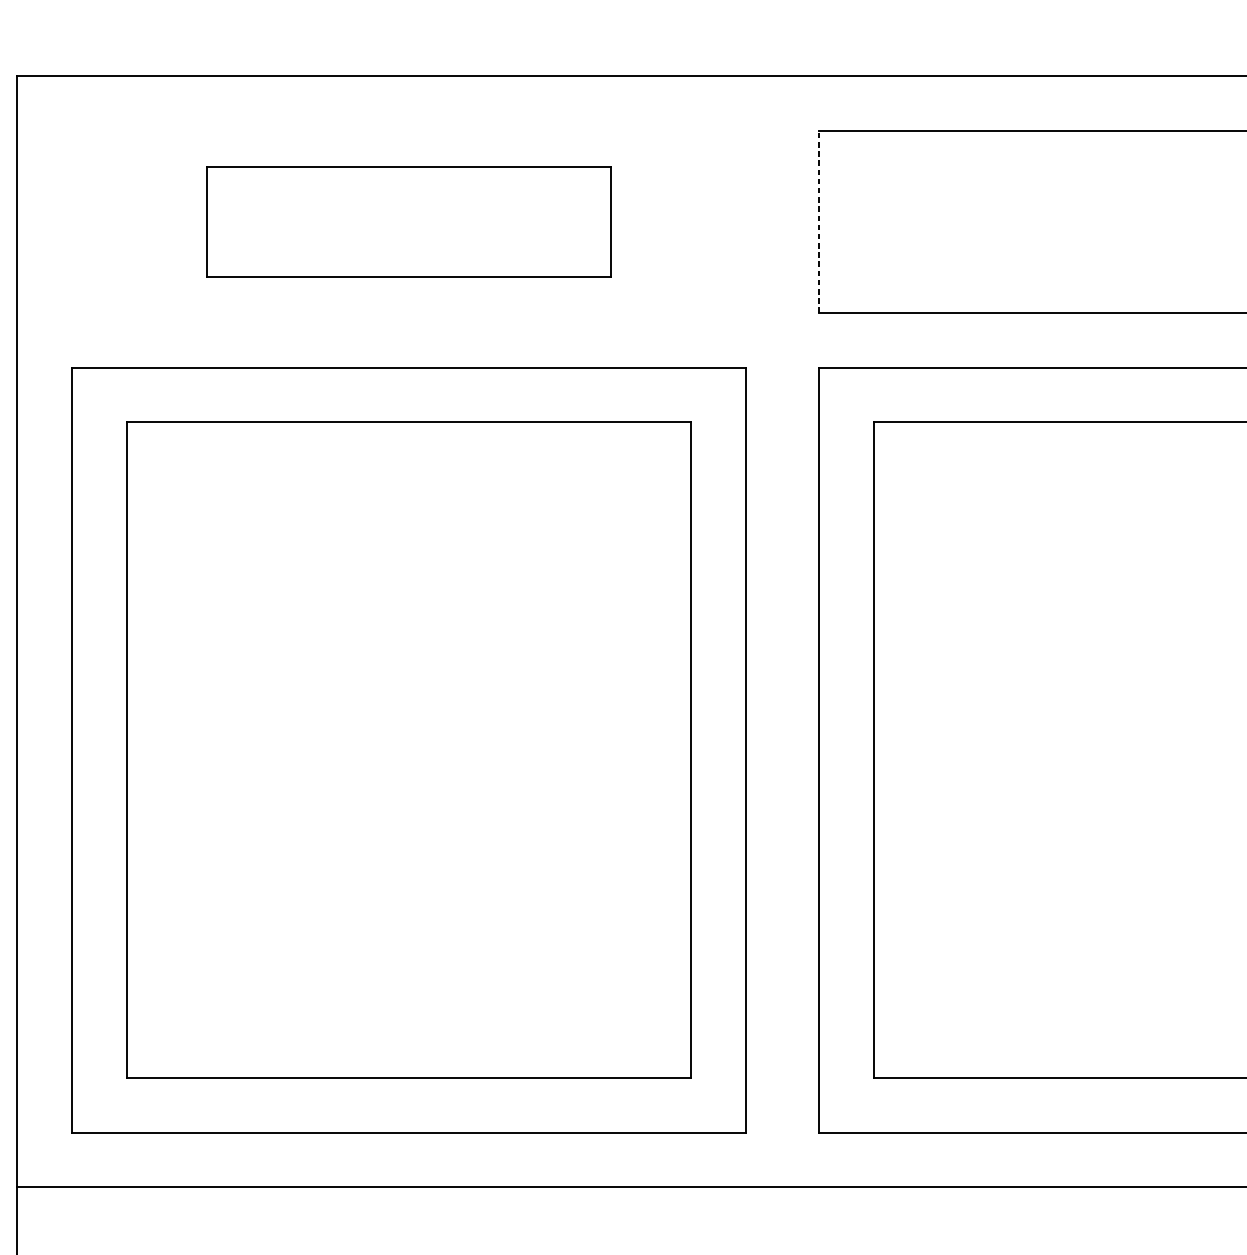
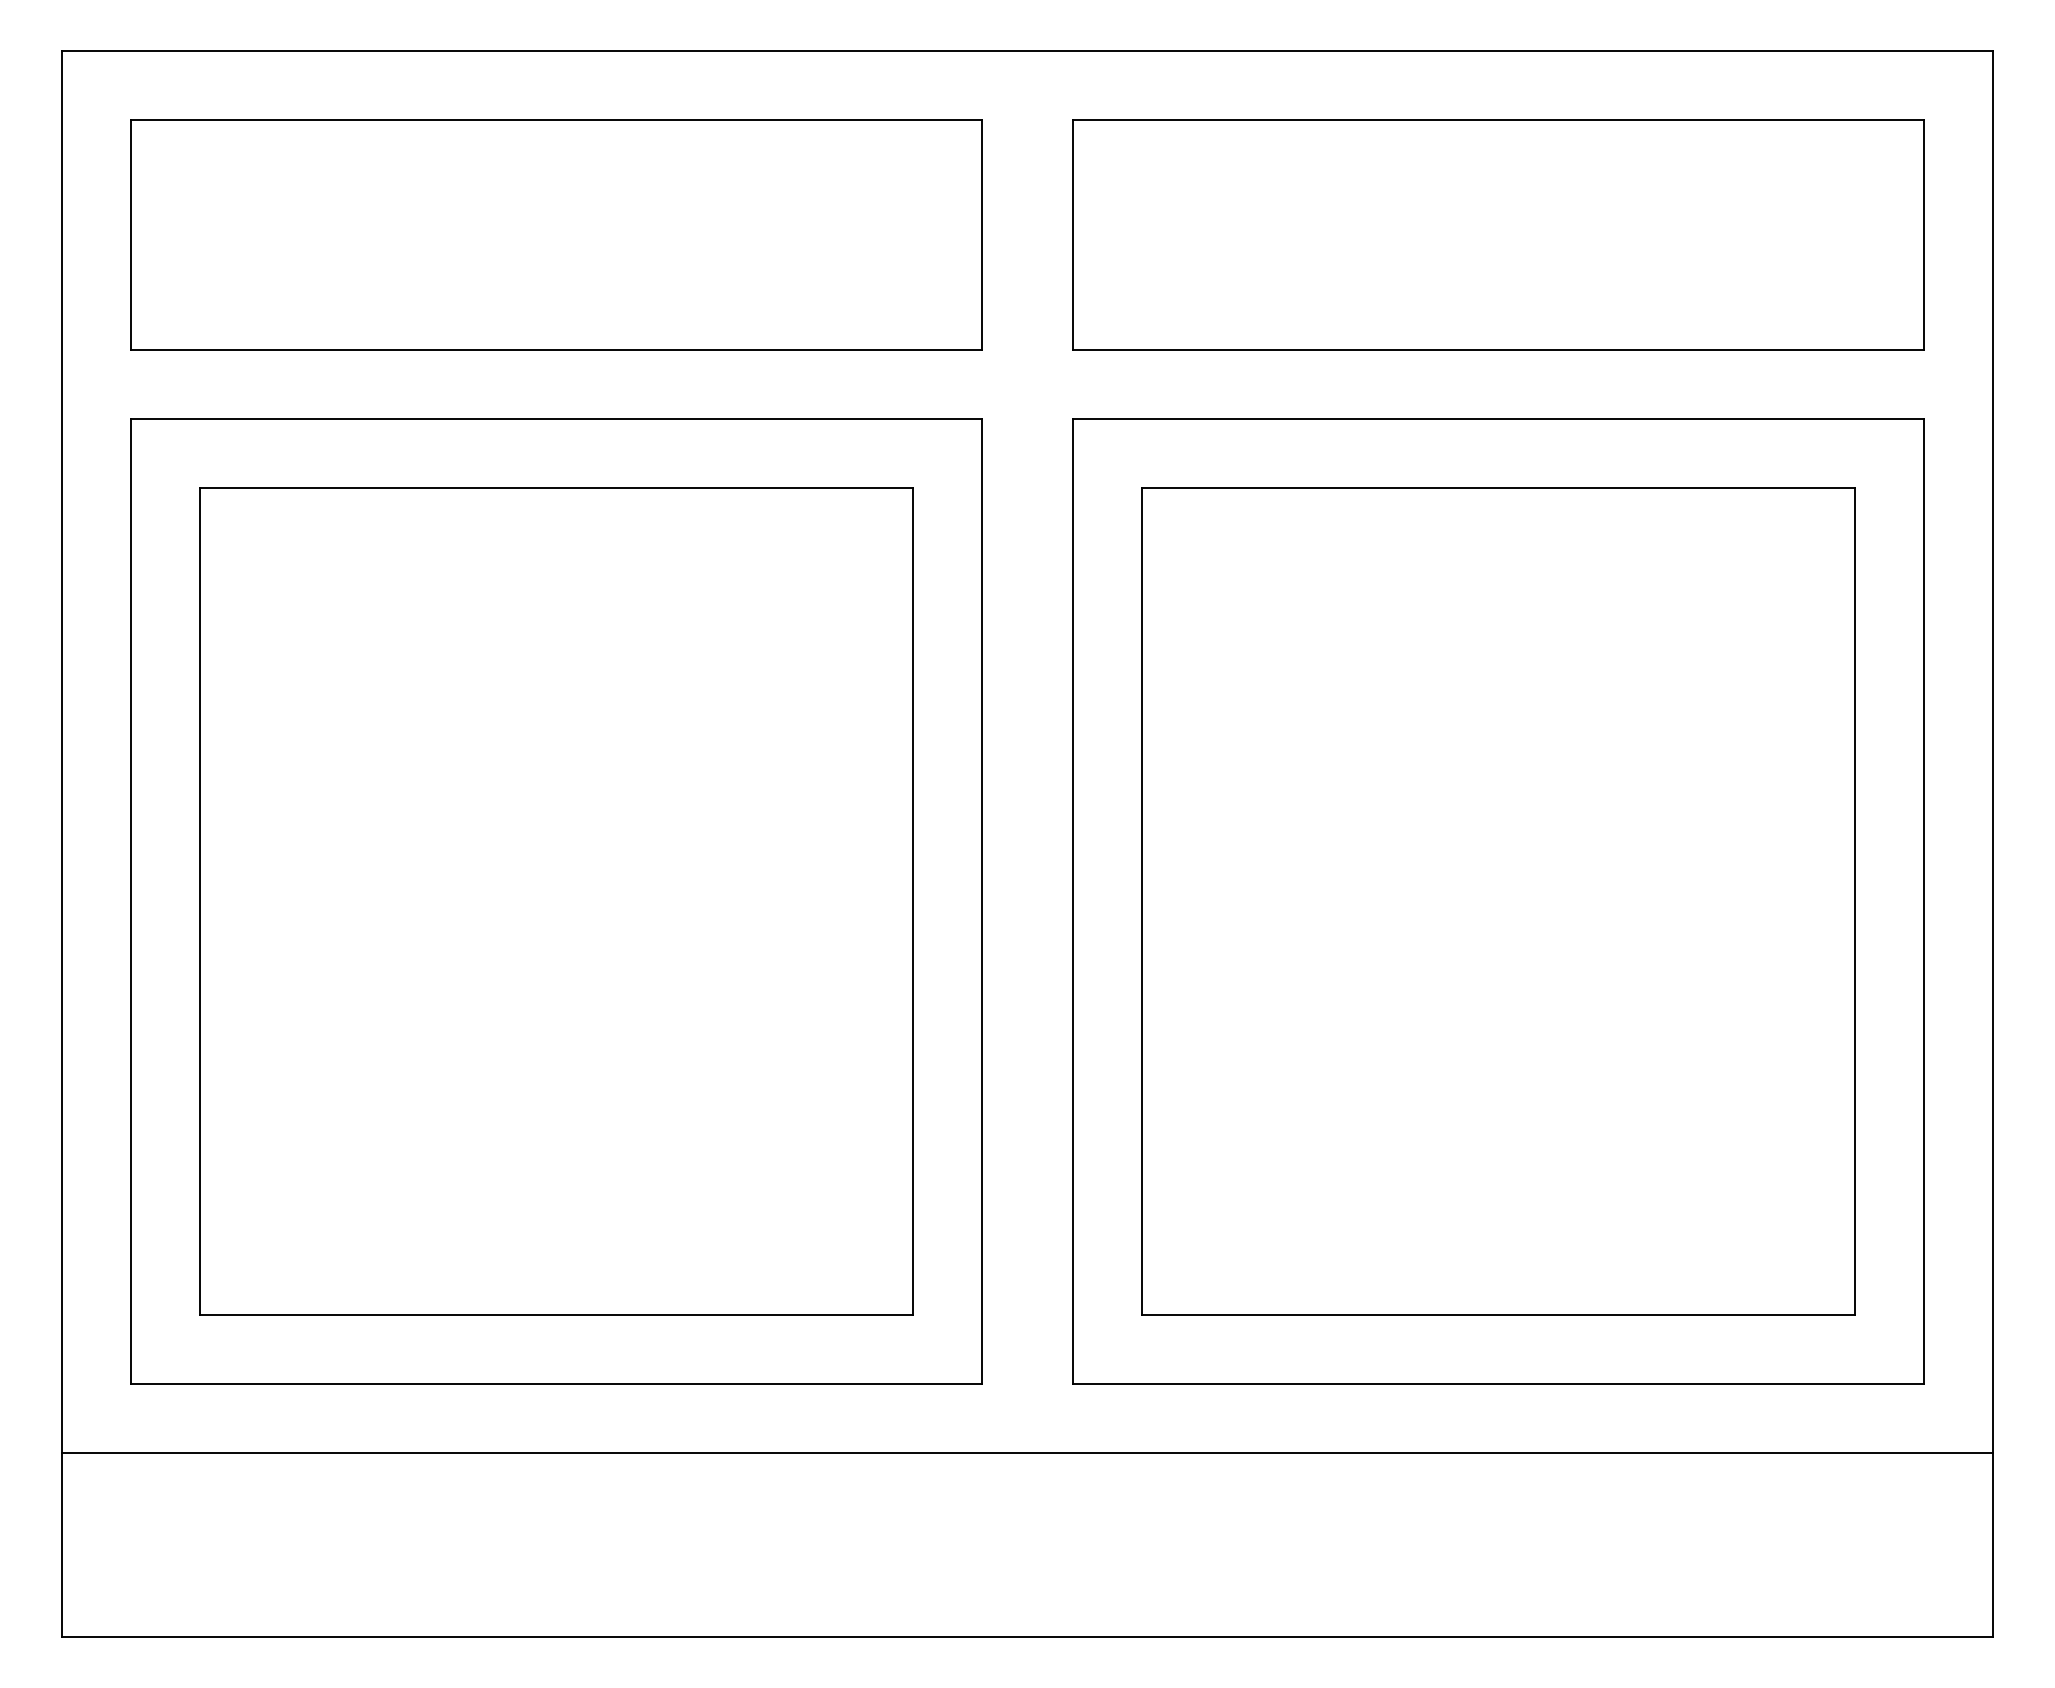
part: (409, 221) -> (556, 234), size x1.67
line: (818, 221) -> (1073, 234), dashed -> solid

